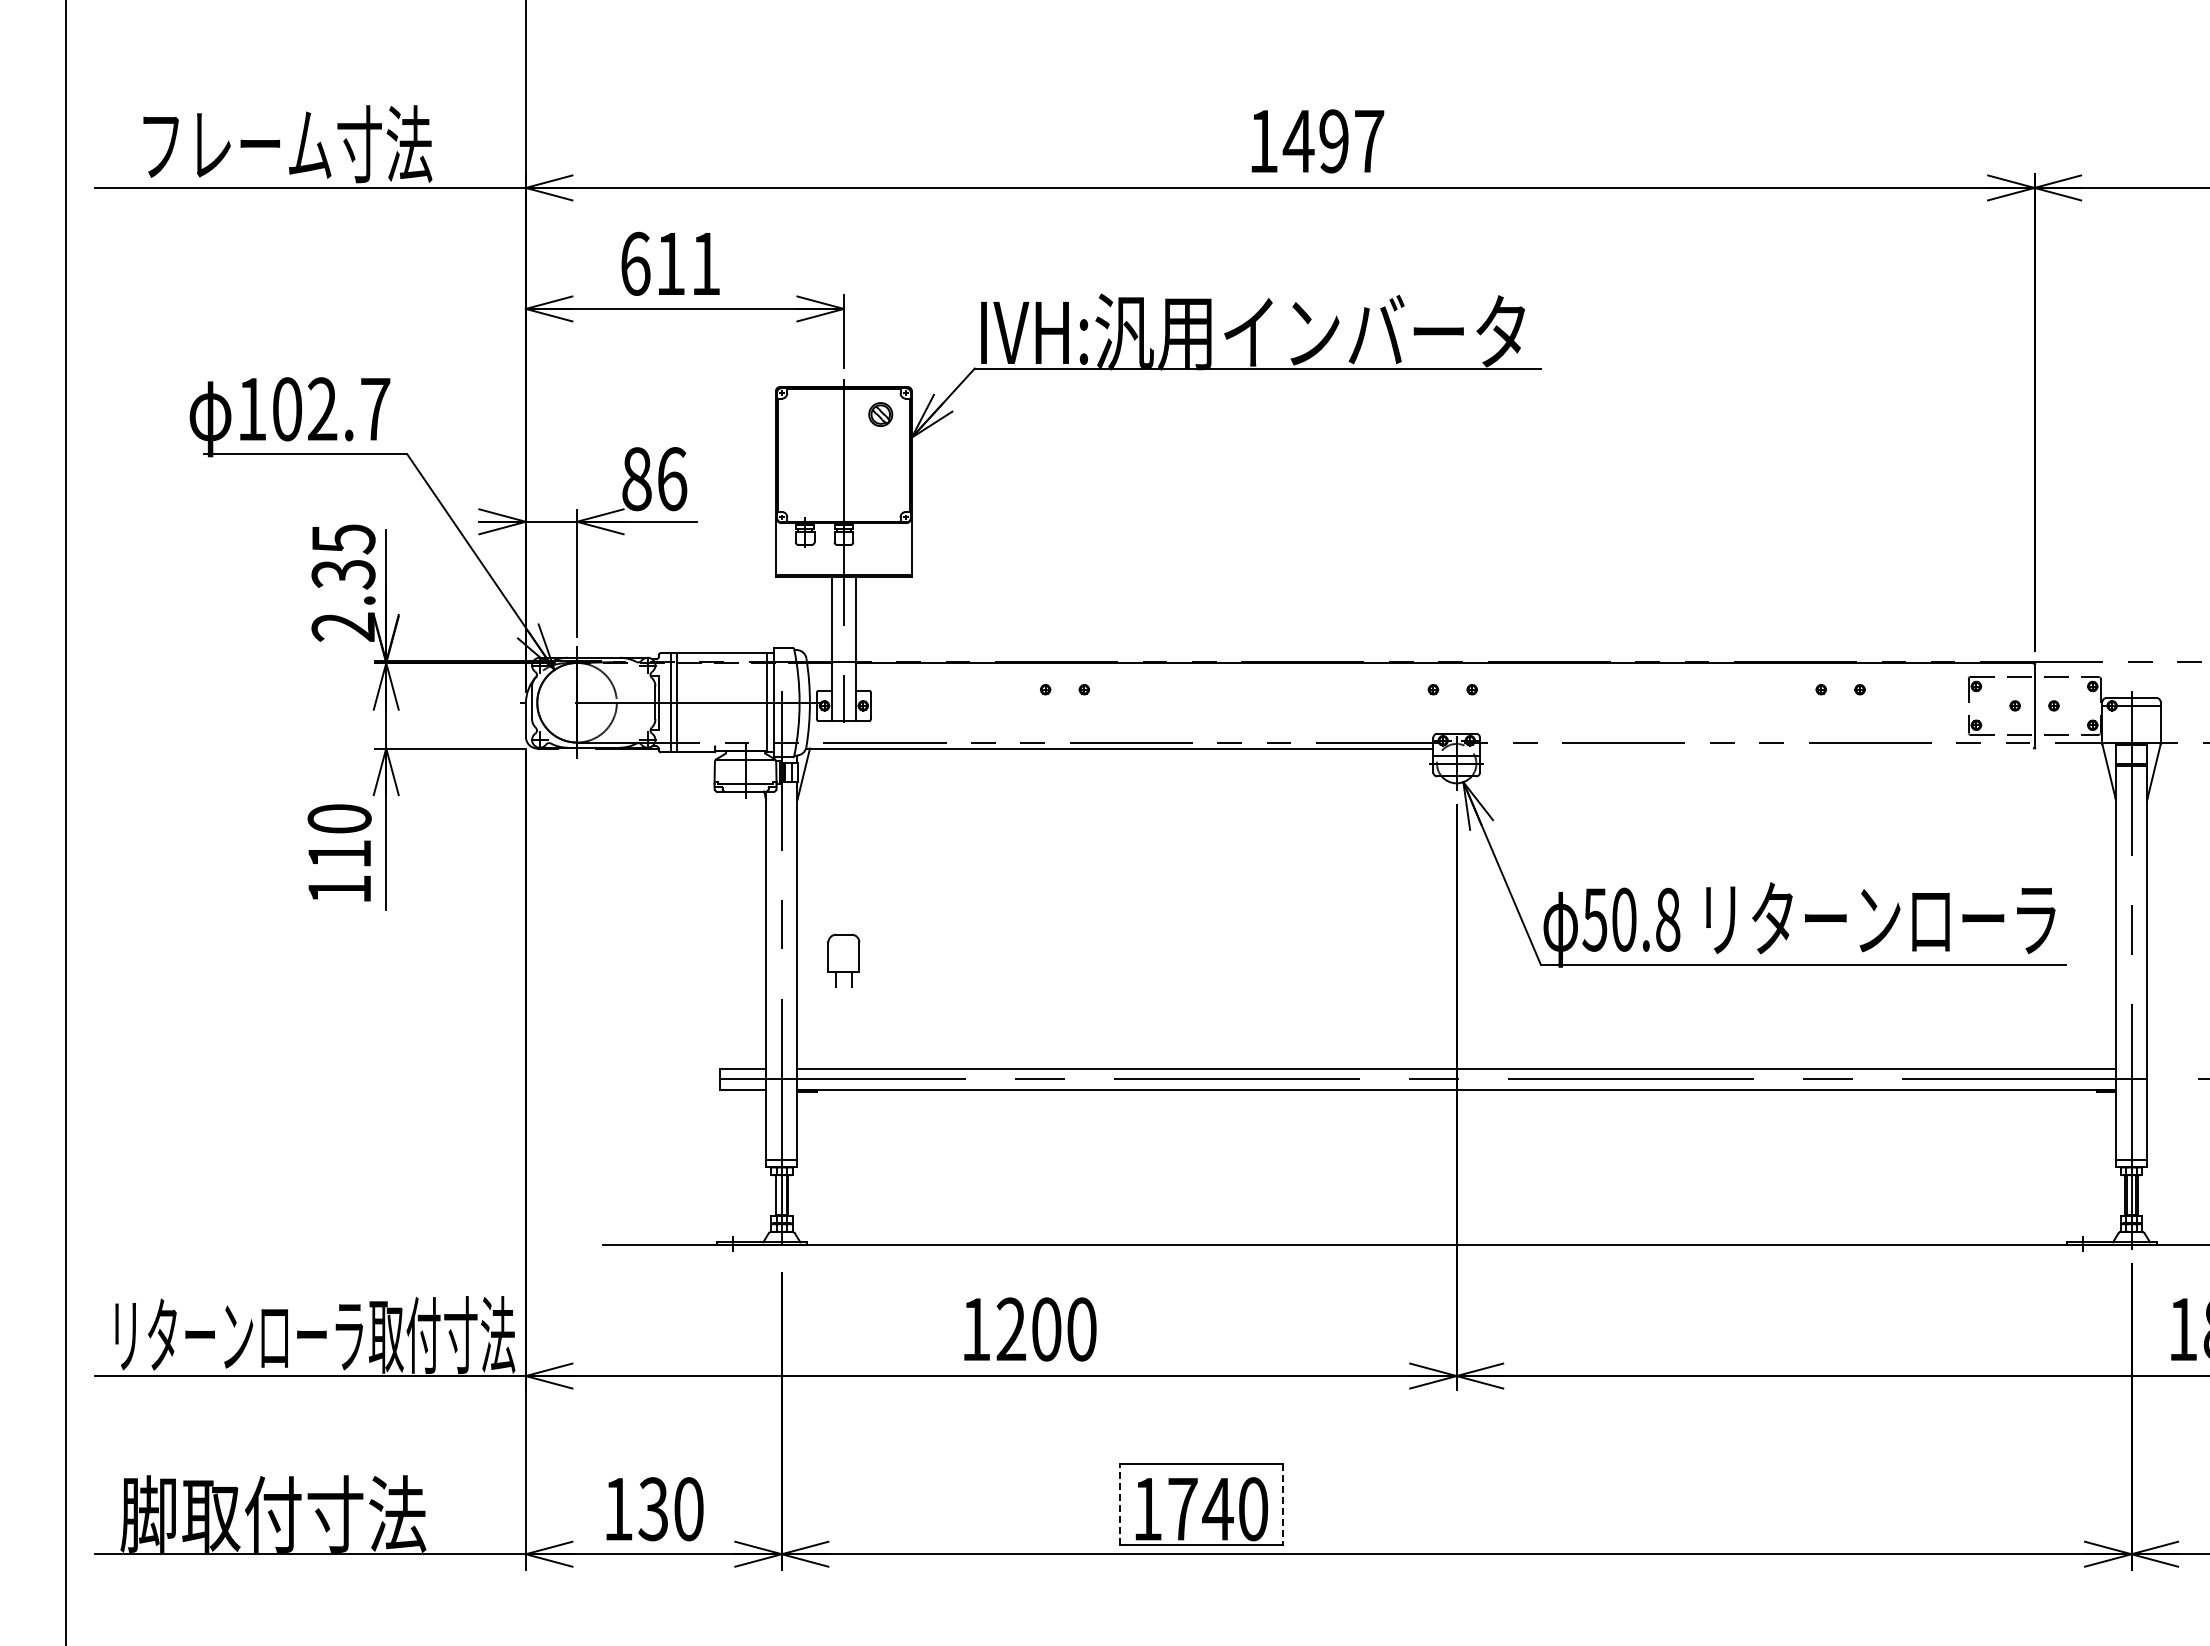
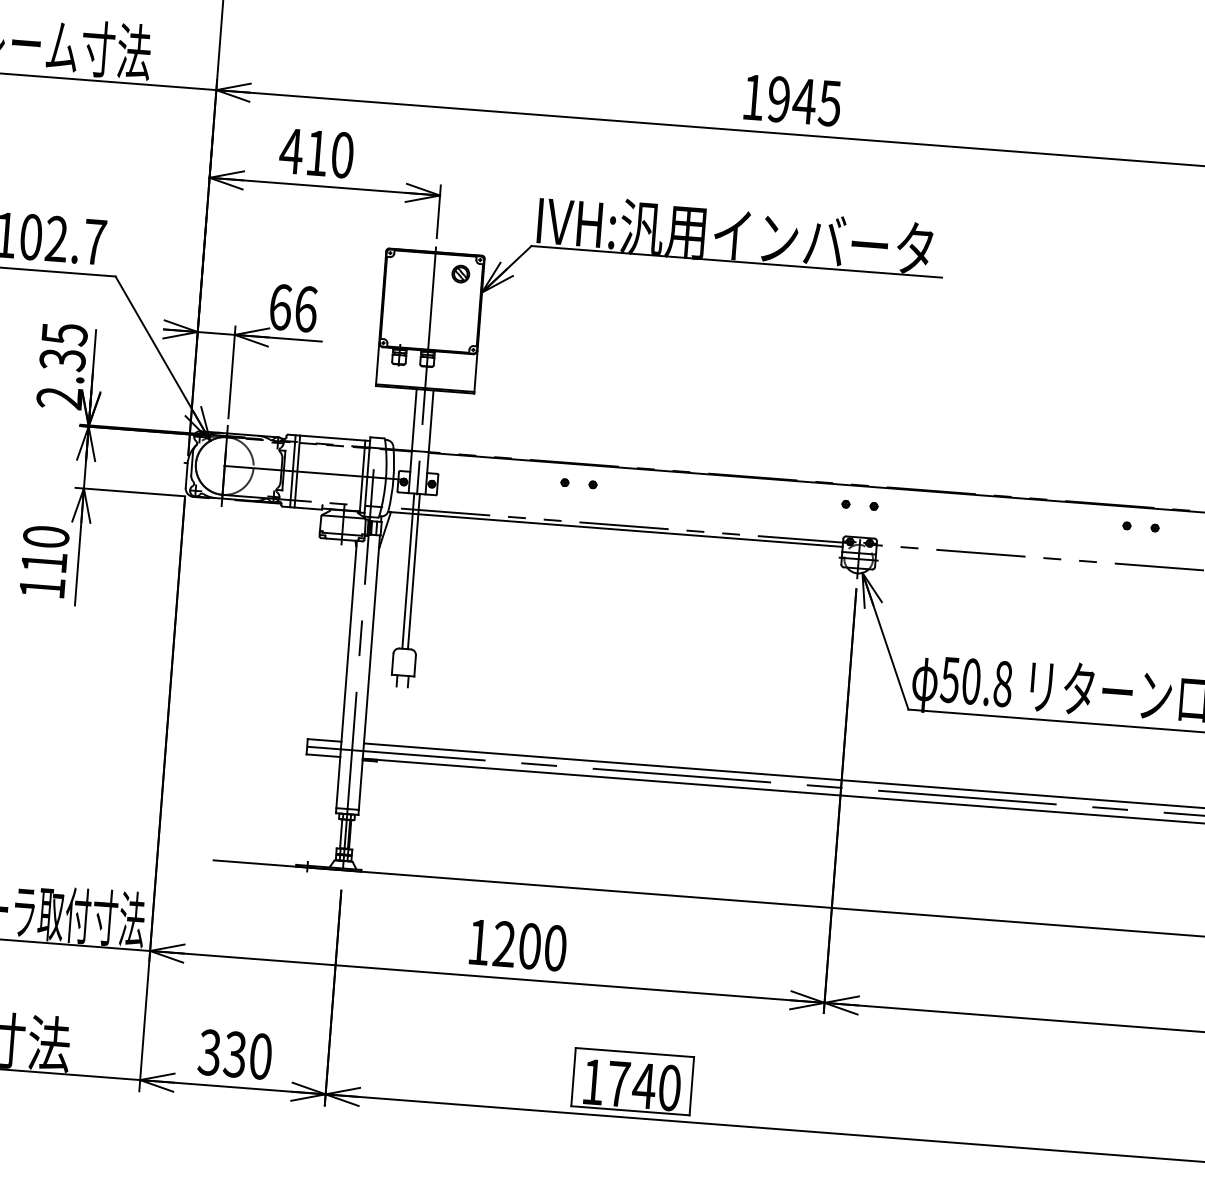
text: (1333, 141) -> (804, 101), 1497 -> 1945
text: (669, 263) -> (316, 152), 611 -> 410
text: (636, 479) -> (280, 307), 86 -> 66
line: (840, 827) -> (408, 571), added
line: (847, 827) -> (413, 571), added
line: (1120, 1503) -> (573, 1076), dashed -> solid
line: (1283, 1504) -> (691, 1086), dashed -> solid
text: (617, 1509) -> (209, 1052), 130 -> 330

